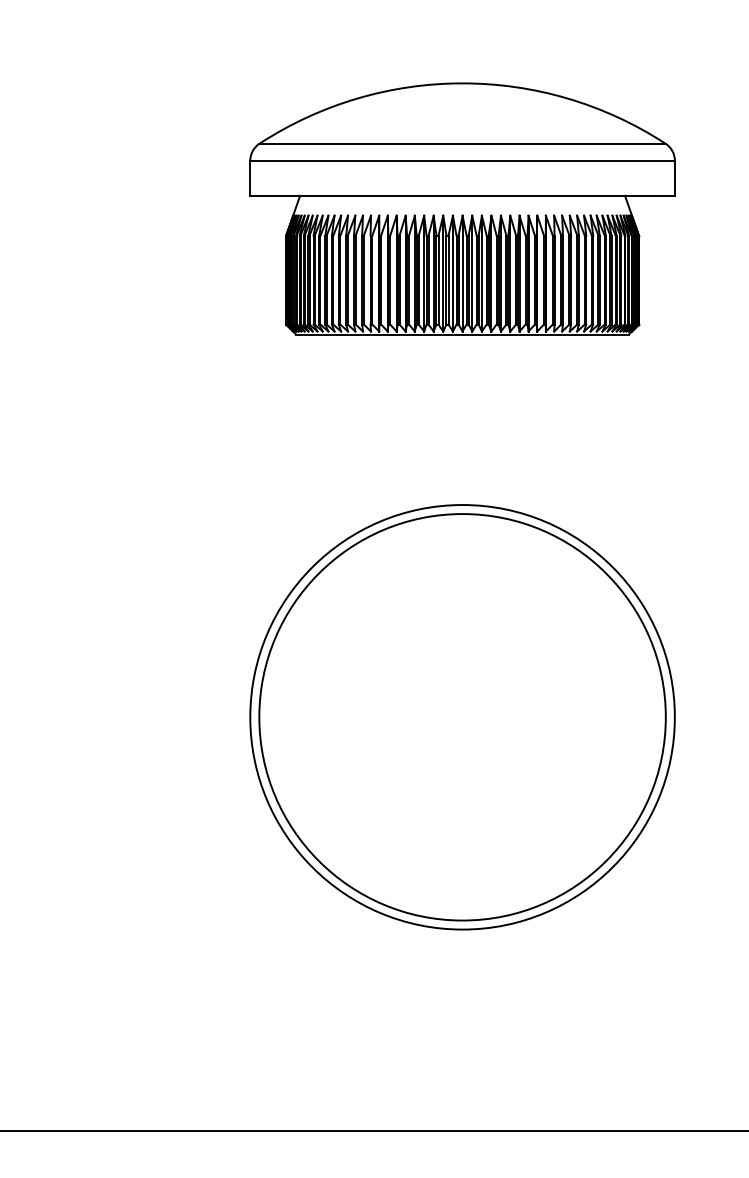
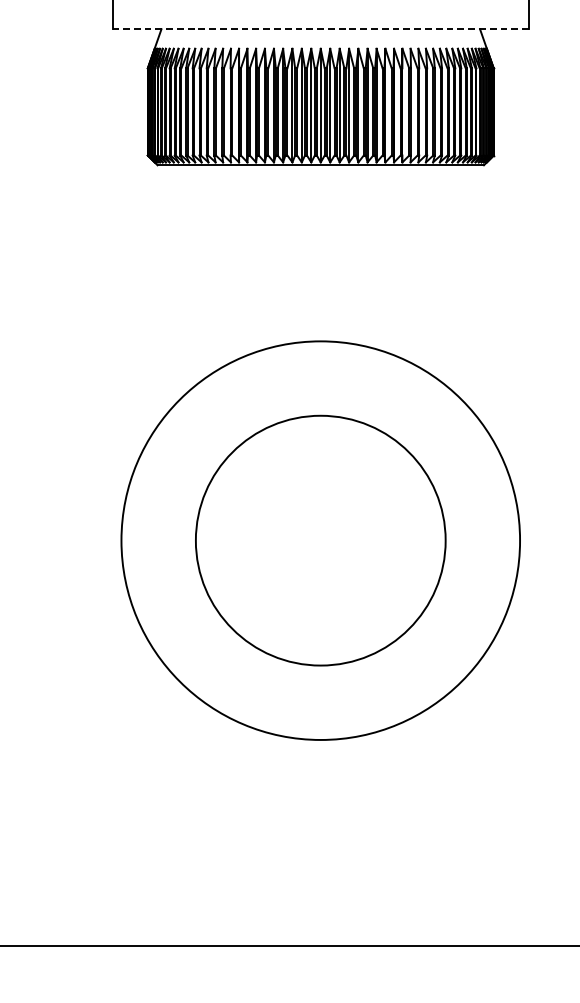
line: (462, 195) -> (320, 28), solid -> dashed
circle: (462, 717) -> (320, 540), size x0.6

